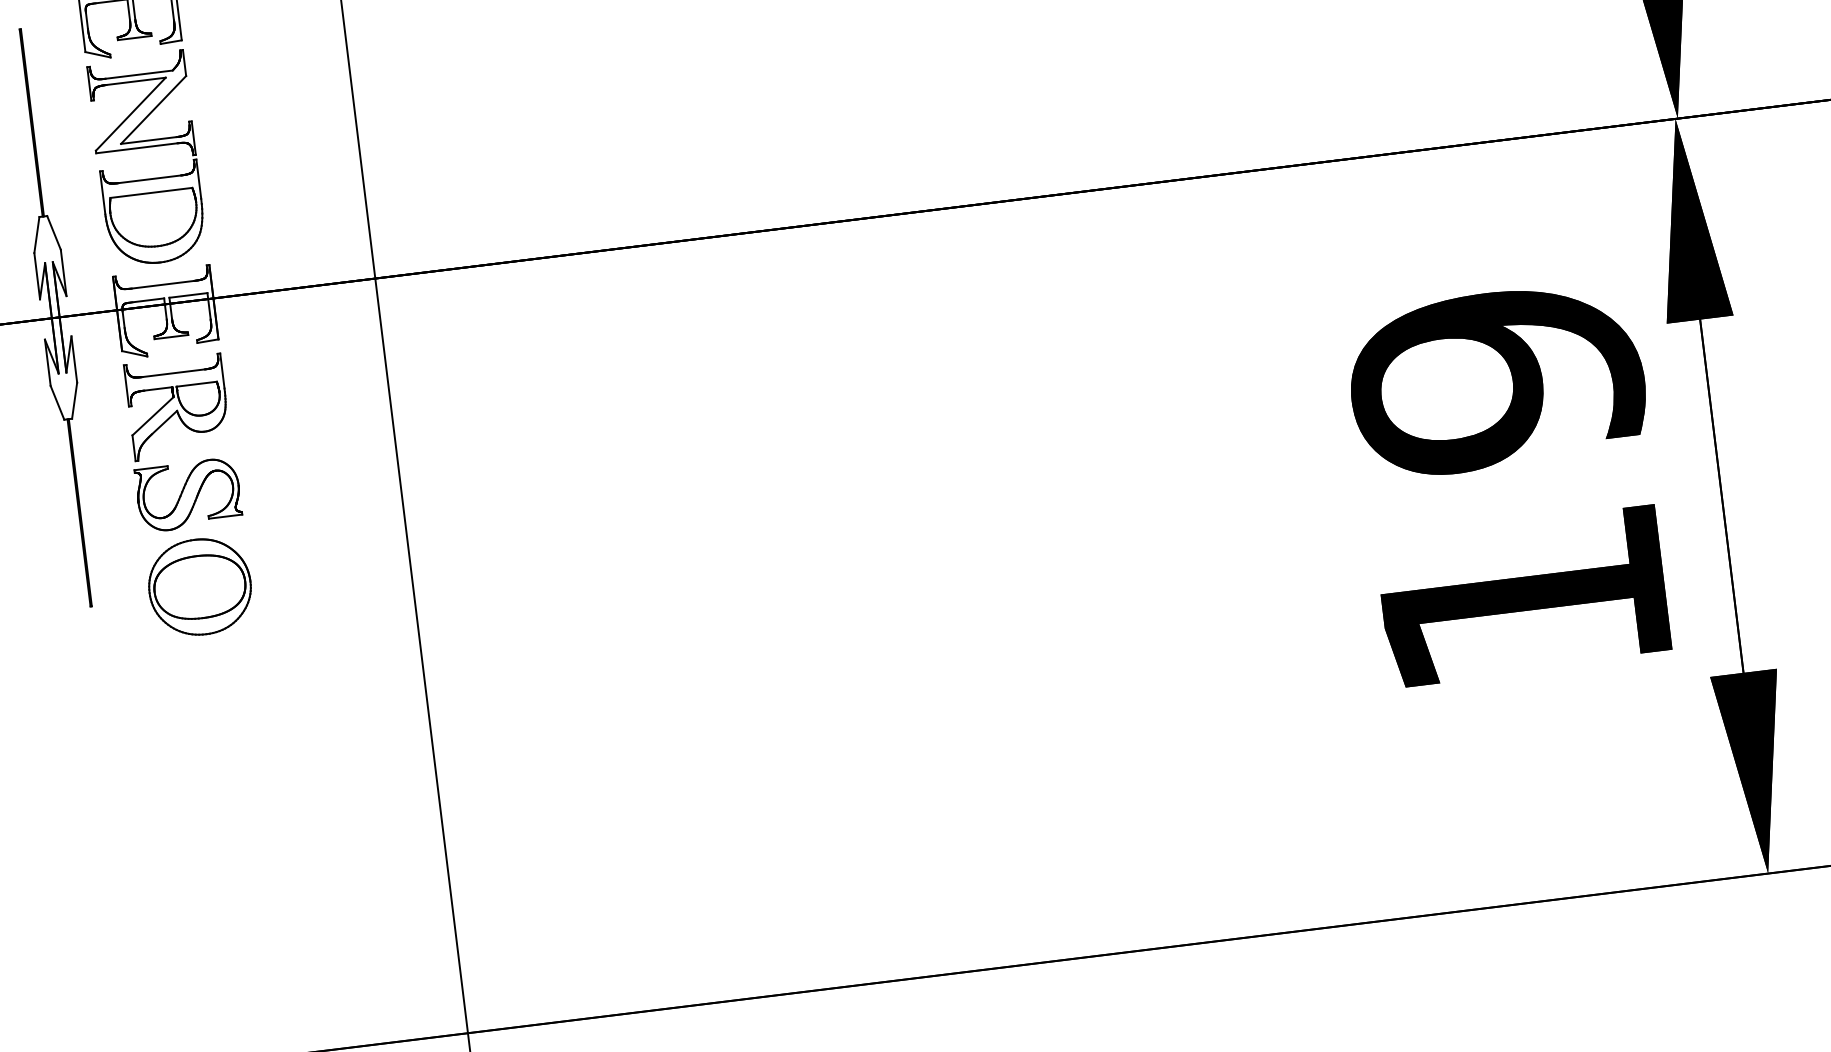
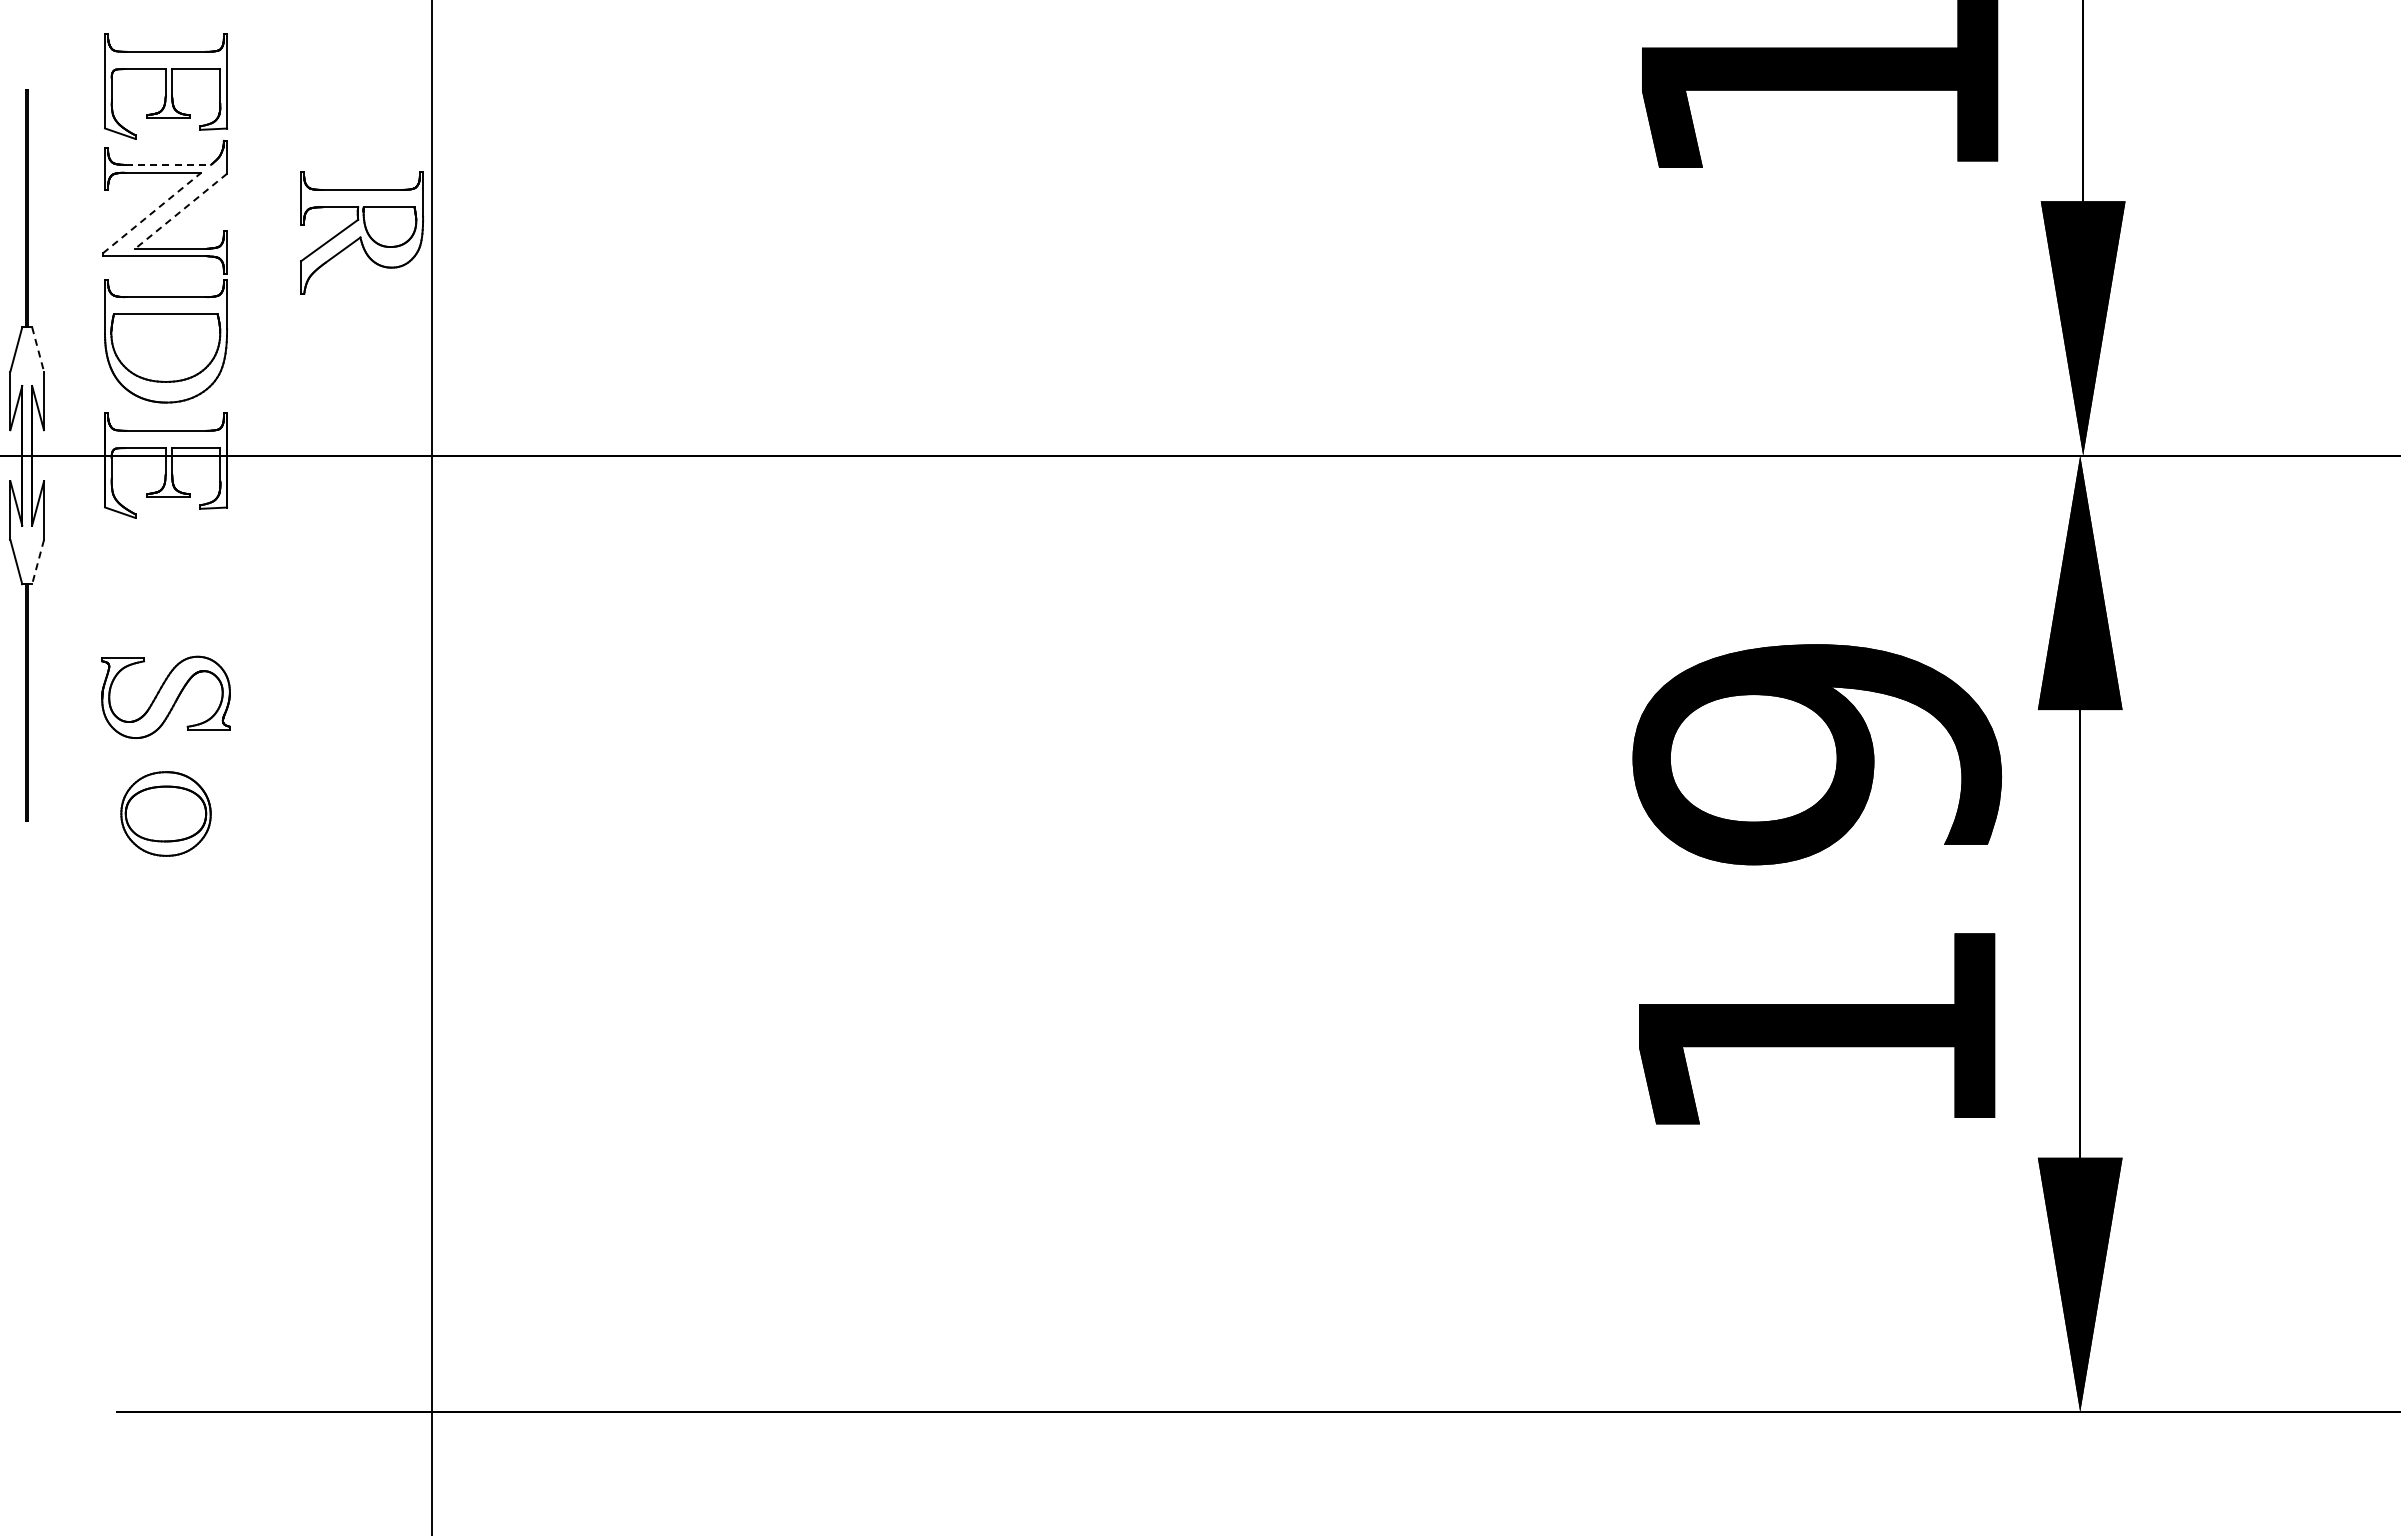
line: (139, 74) -> (169, 164), solid -> dashed
line: (153, 110) -> (180, 211), solid -> dashed
line: (131, 114) -> (152, 213), solid -> dashed
line: (54, 232) -> (38, 349), solid -> dashed
line: (75, 401) -> (38, 562), solid -> dashed
part: (177, 407) -> (361, 233), moved
part: (199, 586) -> (165, 813), size x0.7

